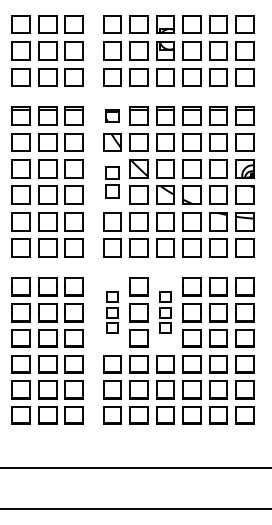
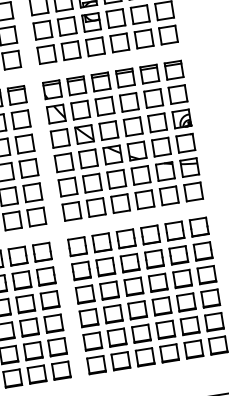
part: (112, 115) -> (52, 89), size x1.43
part: (112, 181) -> (62, 150), size x1.43
part: (112, 312) -> (81, 270), size x1.67
part: (165, 312) -> (130, 262), size x1.67

